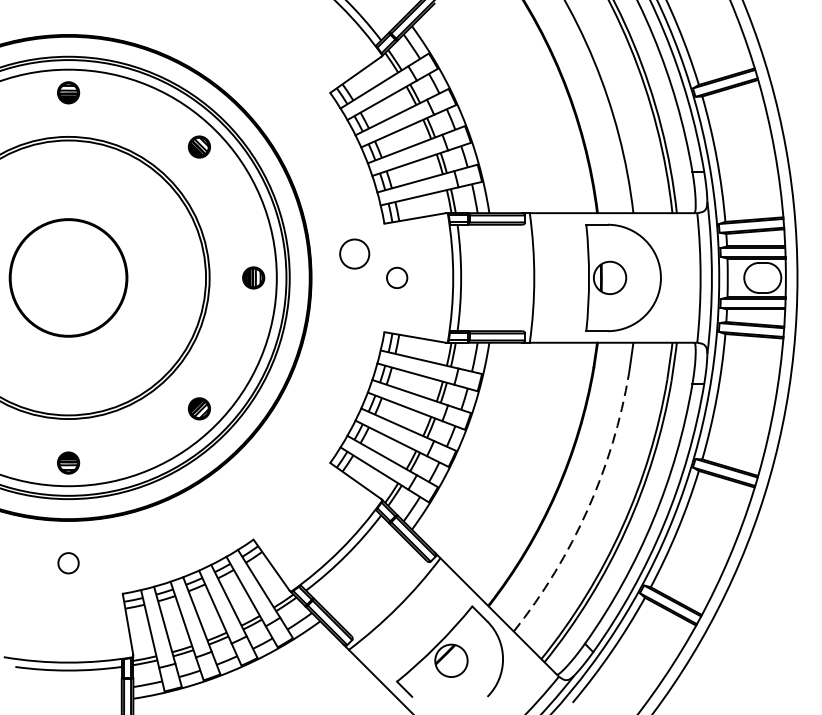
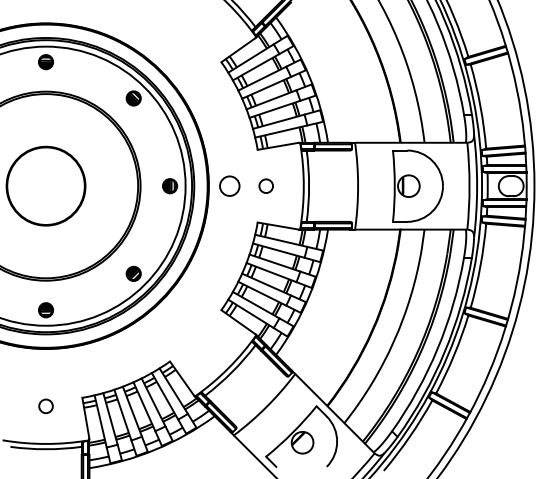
circle: (354, 253) -> (229, 185), moved
arc: (587, 509) -> (393, 341), dashed -> solid
circle: (67, 563) -> (45, 406), moved

